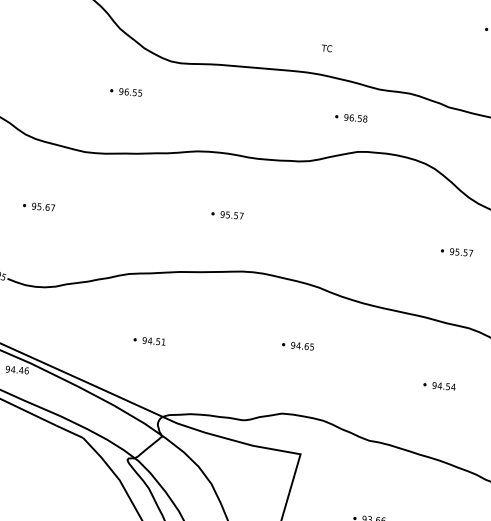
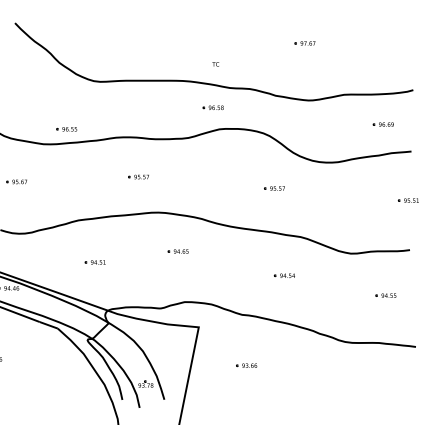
text: (326, 48) -> (215, 64), moved
part: (125, 92) -> (66, 129), moved
part: (456, 251) -> (274, 188), moved
part: (296, 345) -> (177, 251), moved

